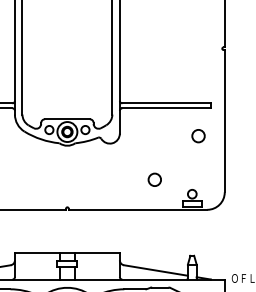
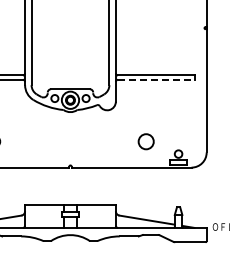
line: (166, 108) -> (156, 79), solid -> dashed
circle: (197, 135) -> (183, 103), removed
circle: (154, 179) -> (145, 141), size x1.4

